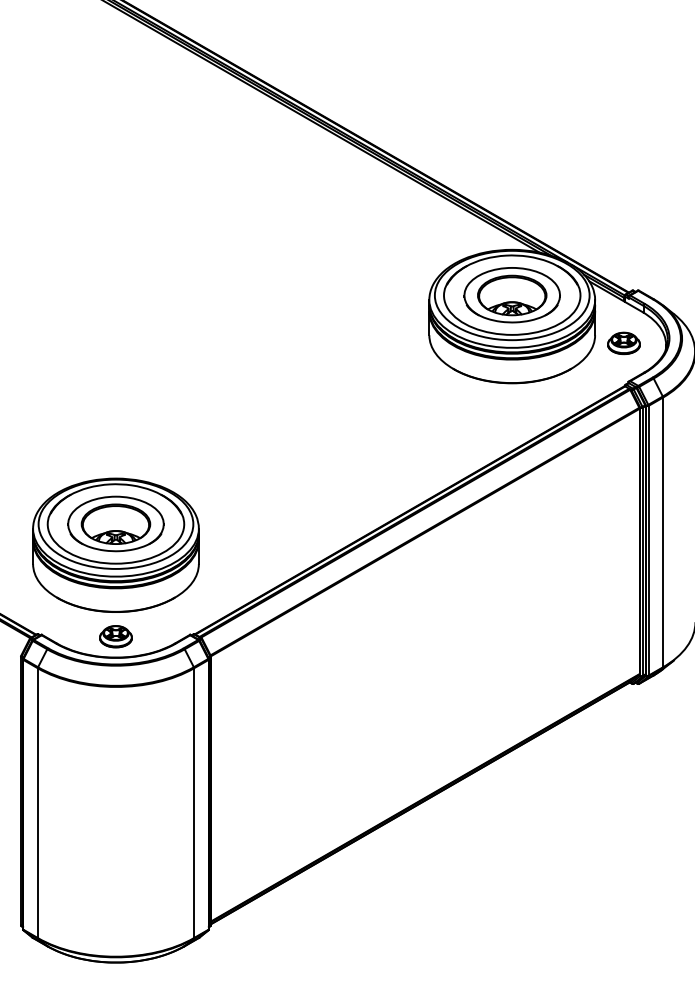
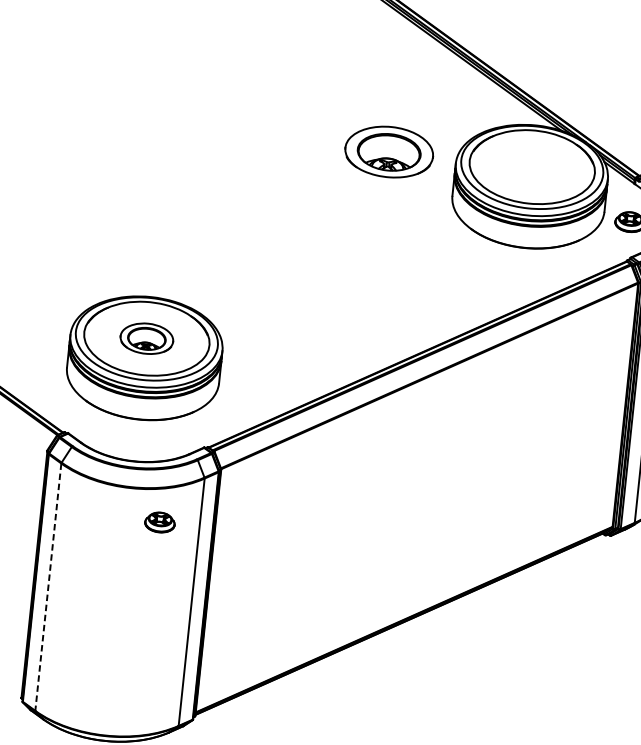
part: (511, 295) -> (388, 152), moved
part: (115, 523) -> (146, 338), size x0.6
part: (115, 636) -> (159, 522), moved
line: (37, 803) -> (48, 587), solid -> dashed

